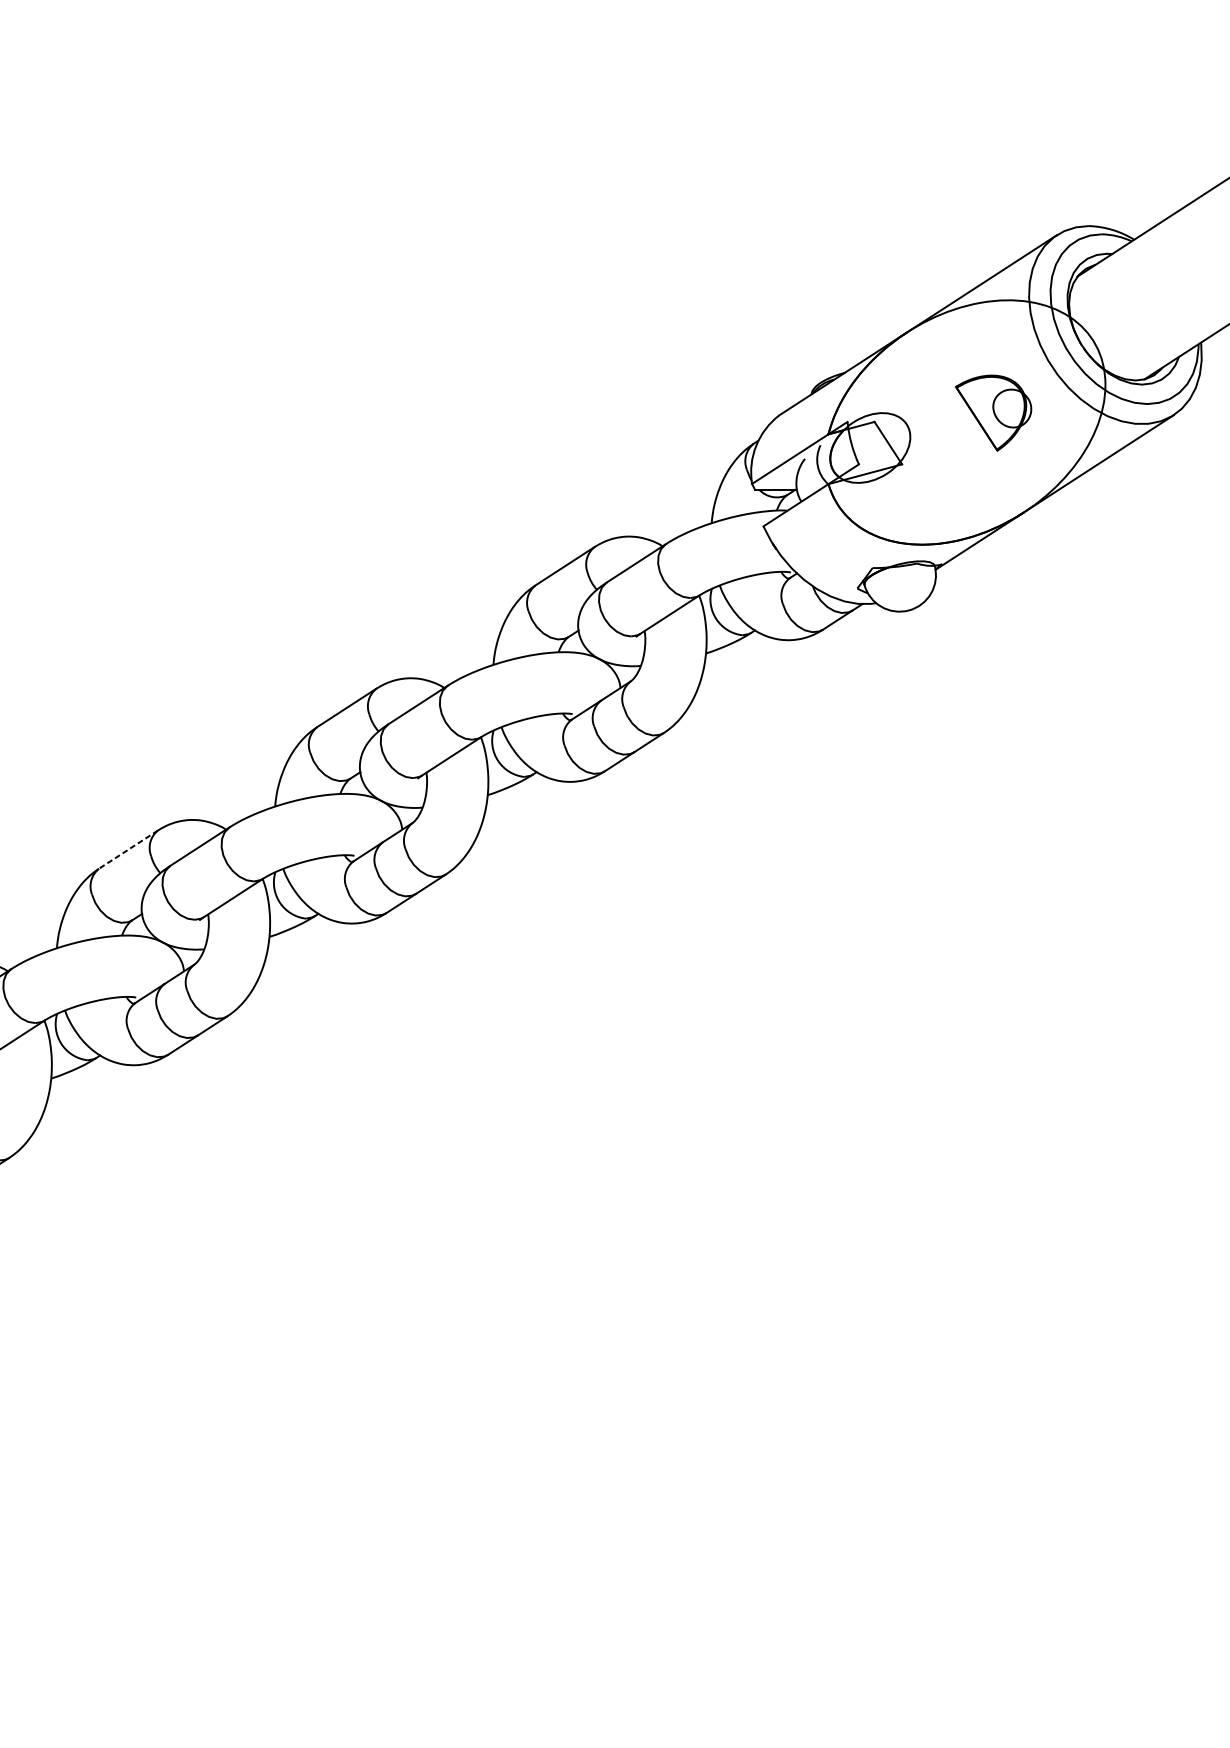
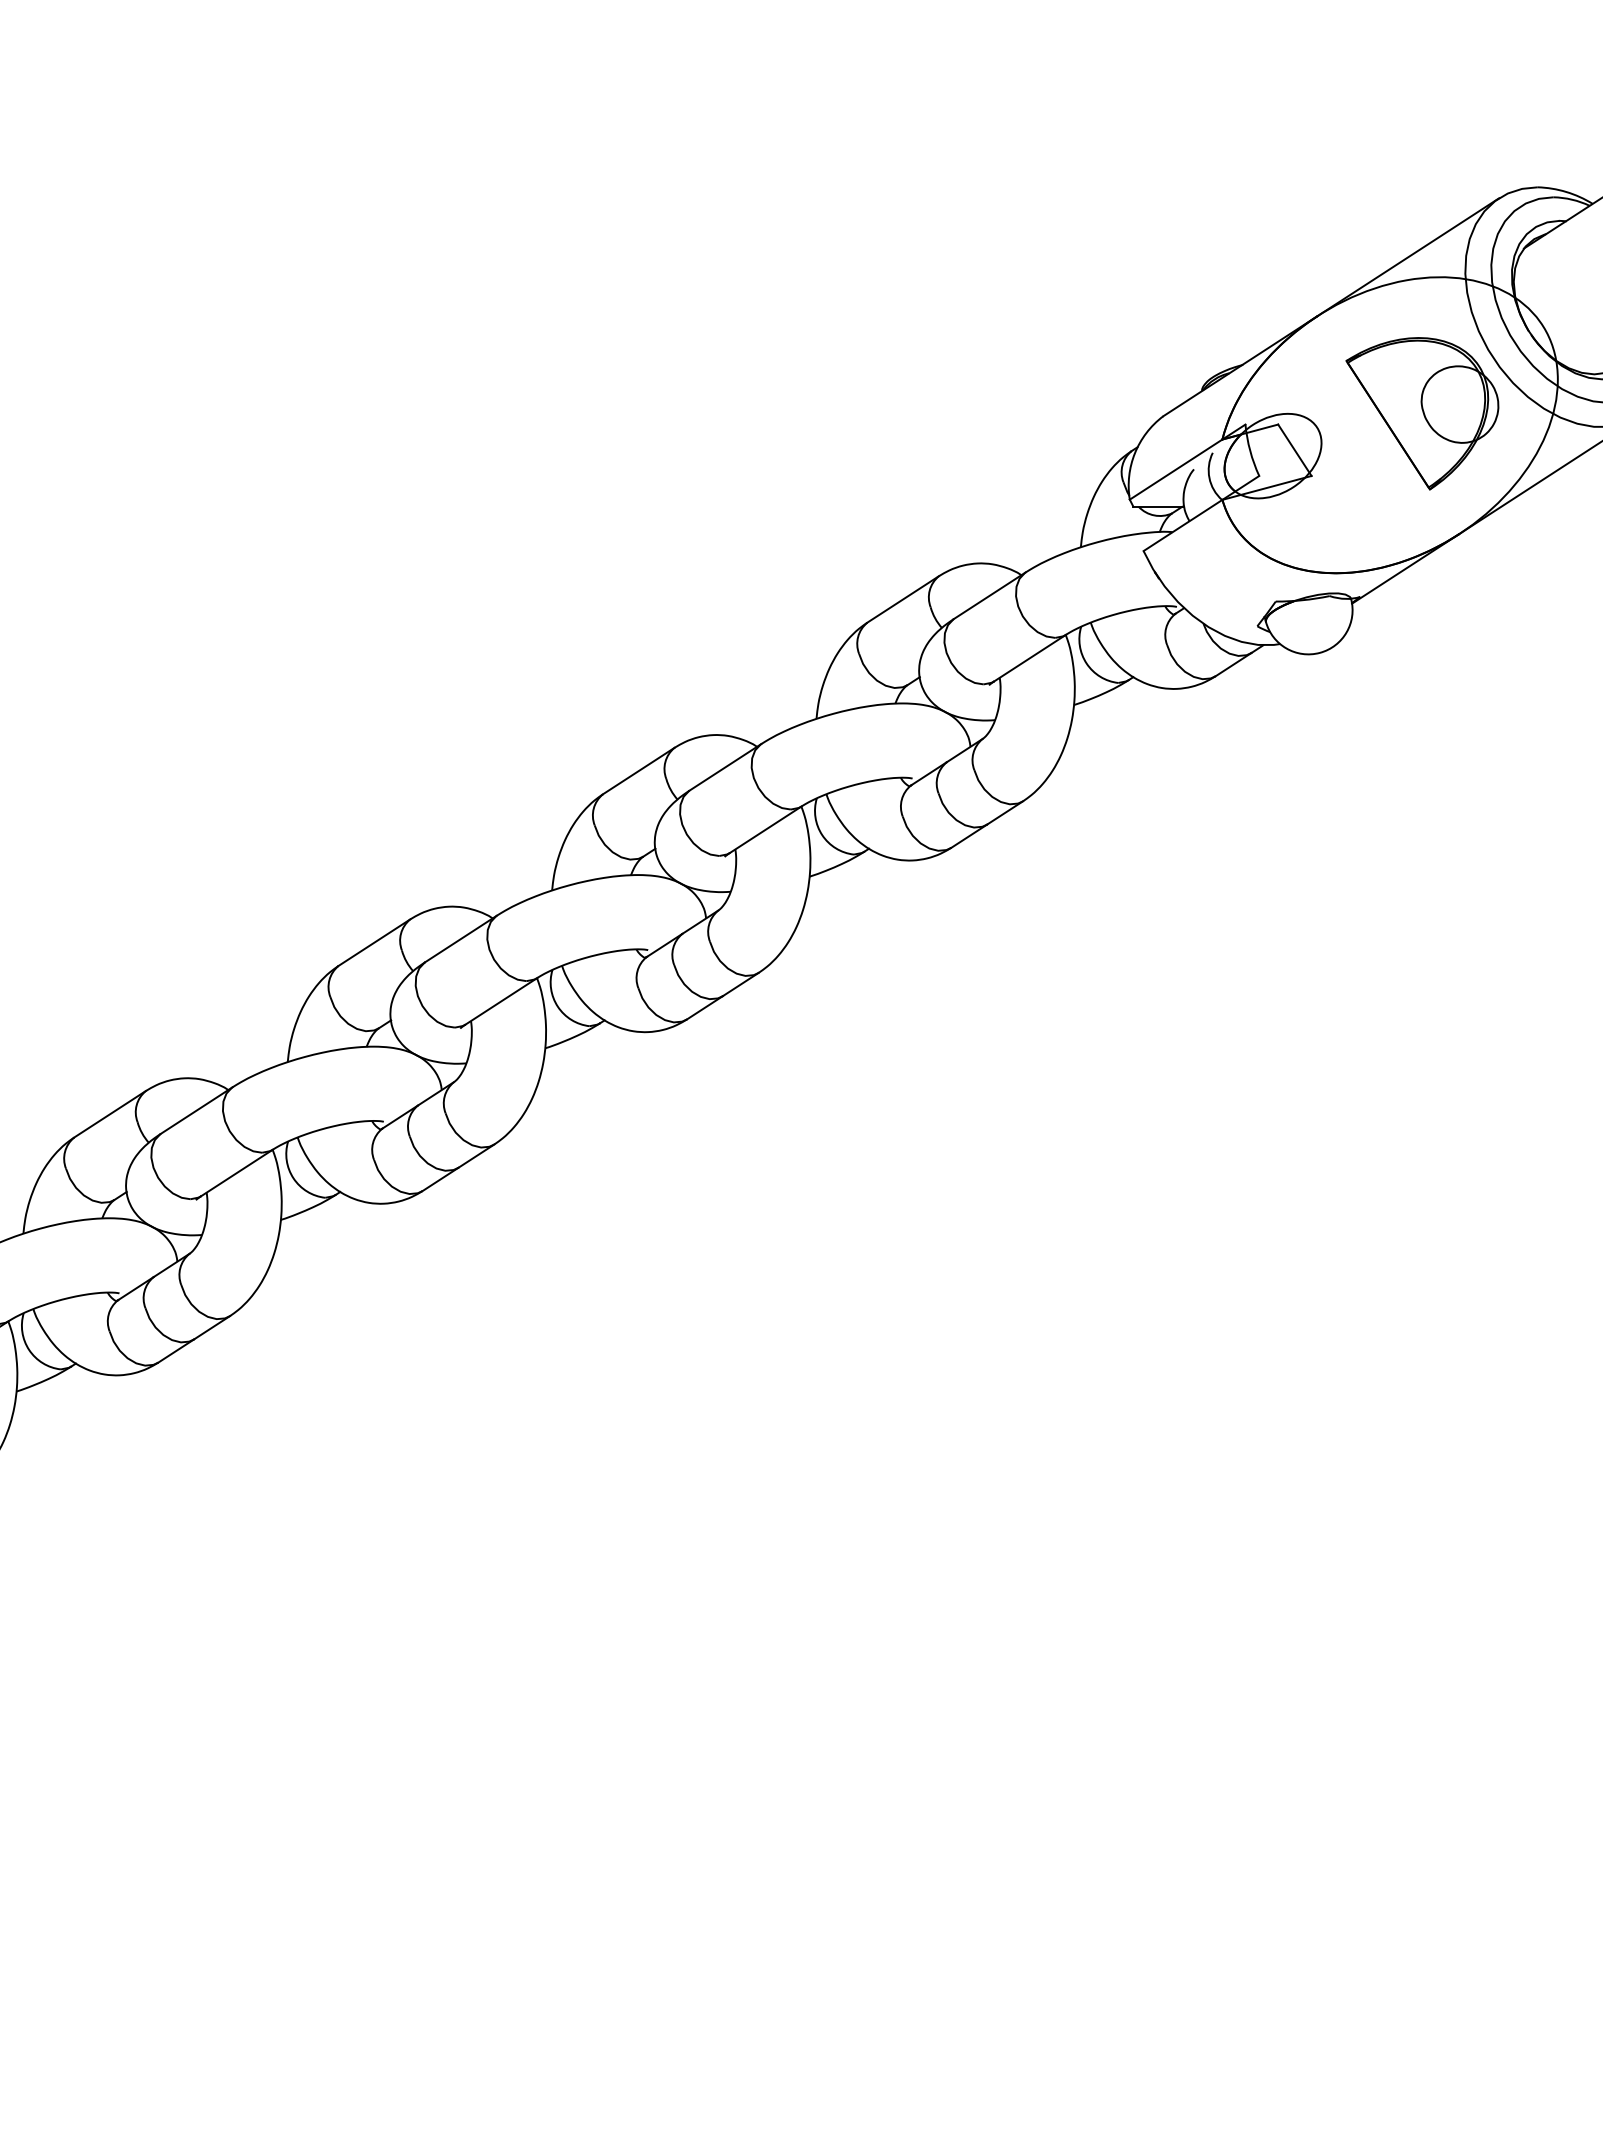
part: (993, 412) -> (1422, 413), size x1.67
line: (128, 849) -> (374, 942), dashed -> solid

